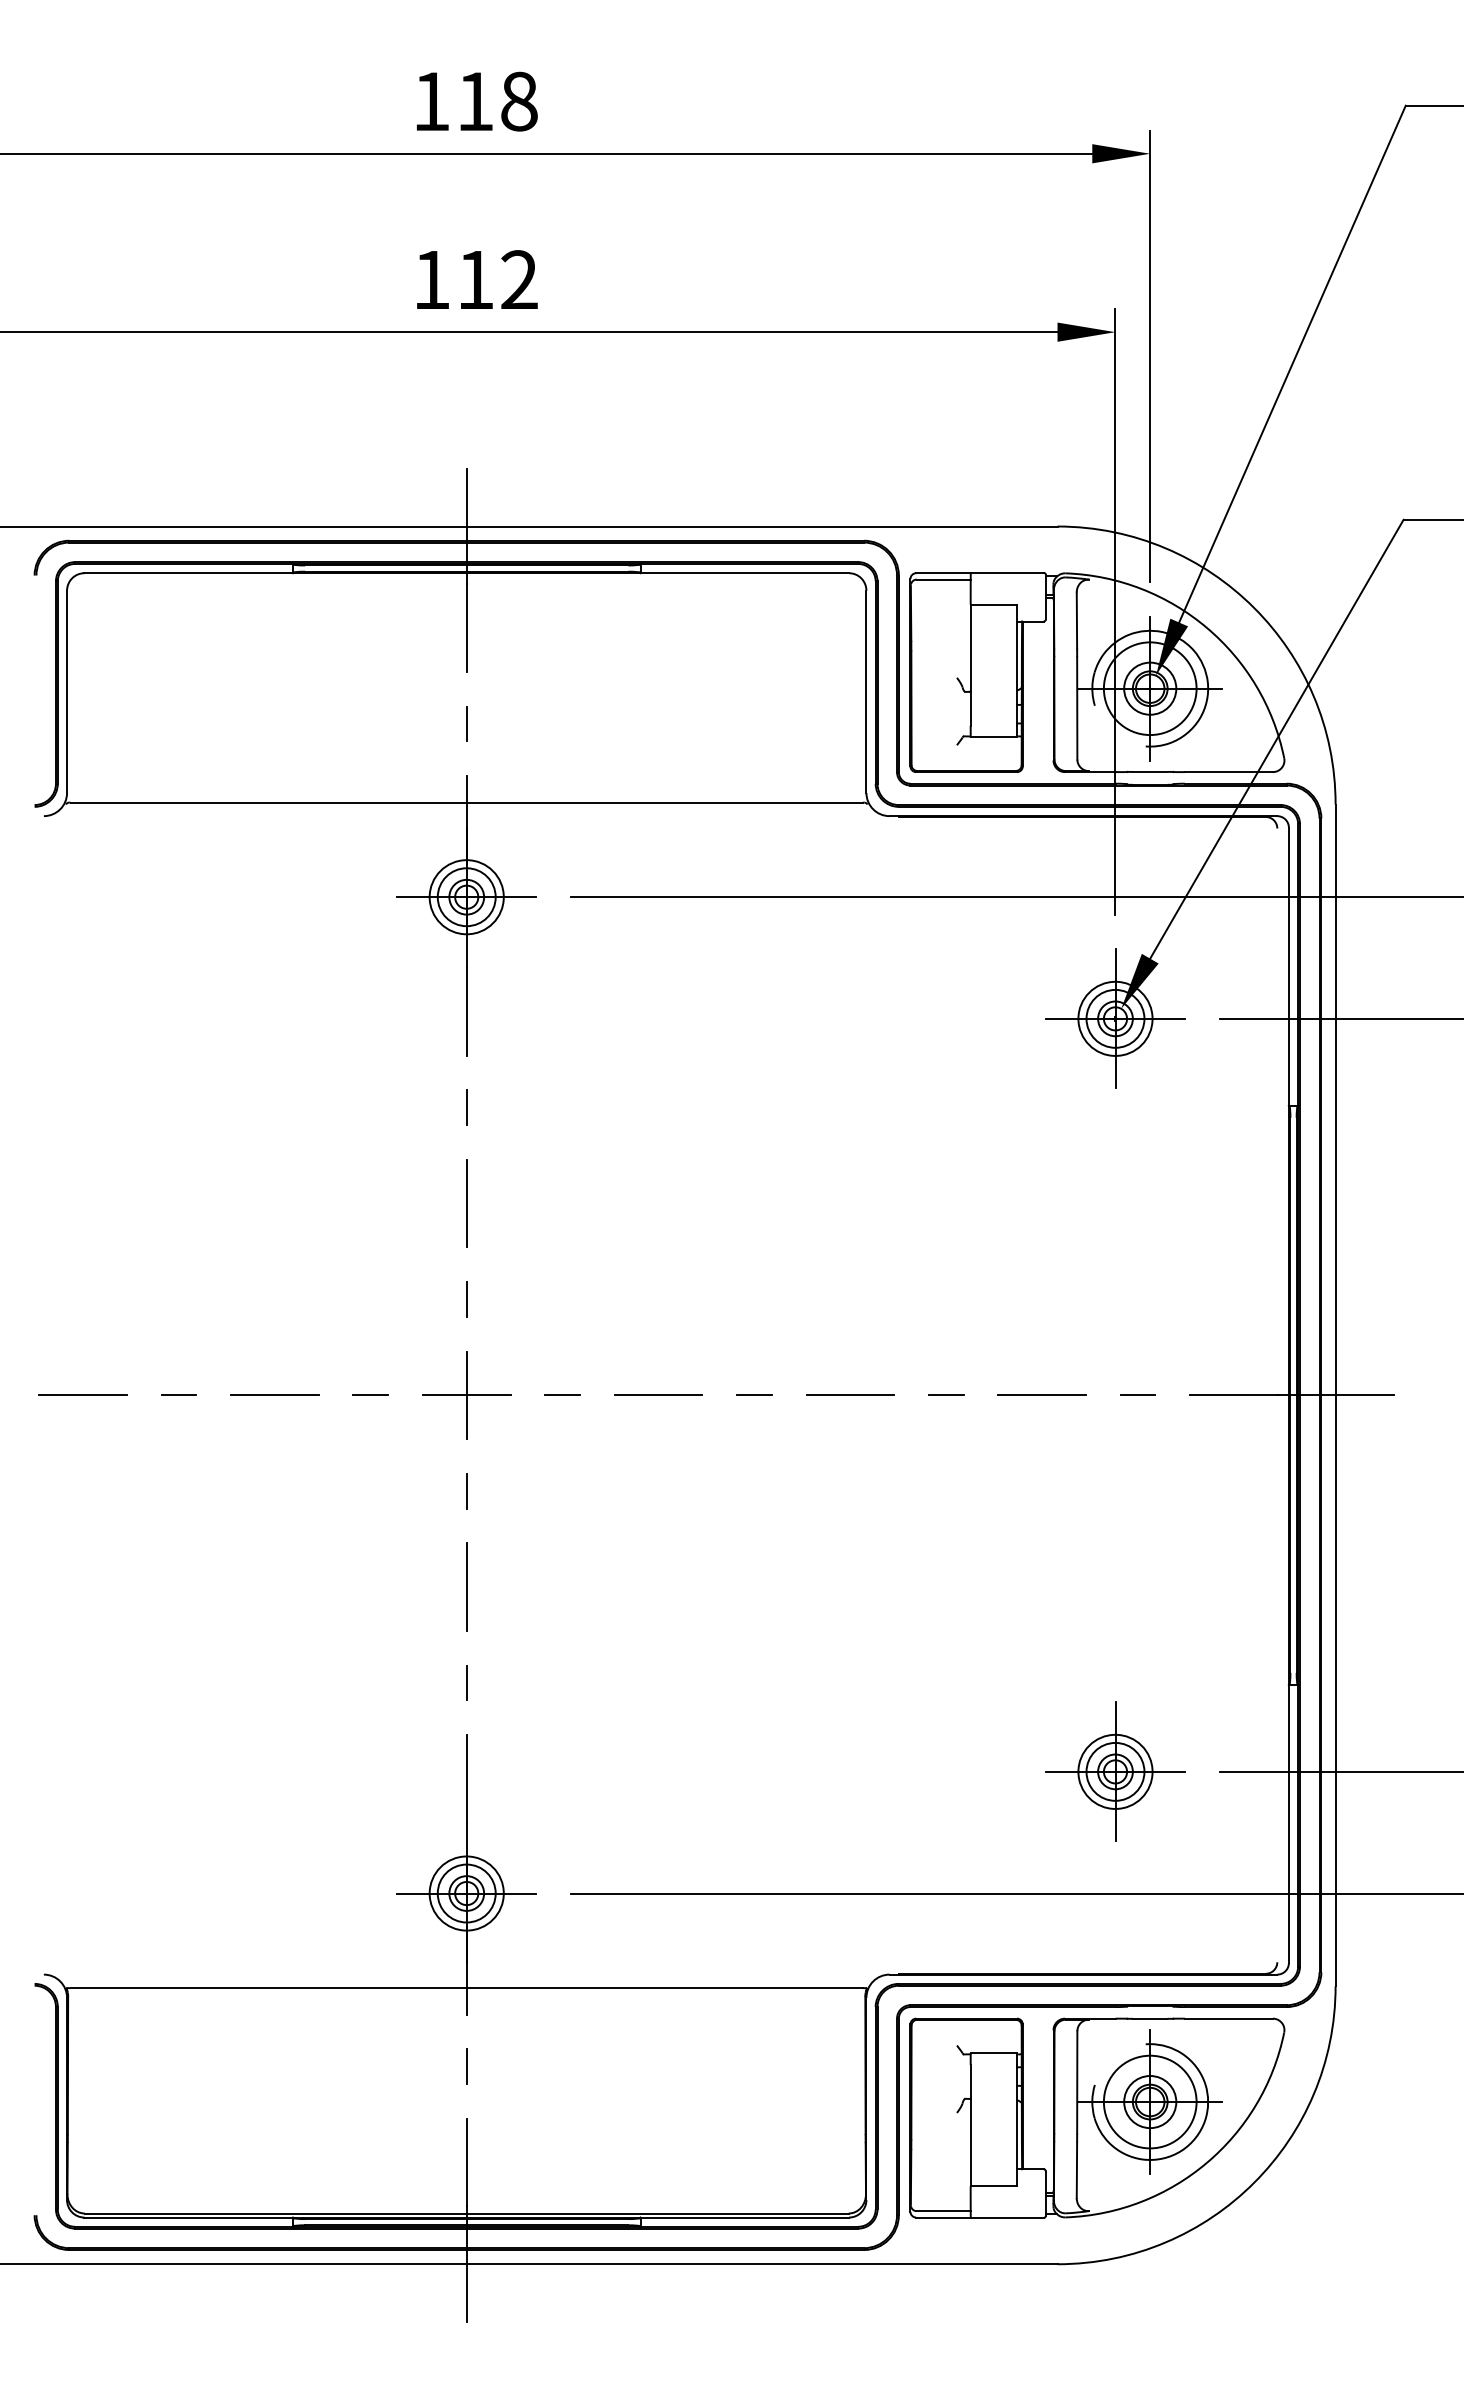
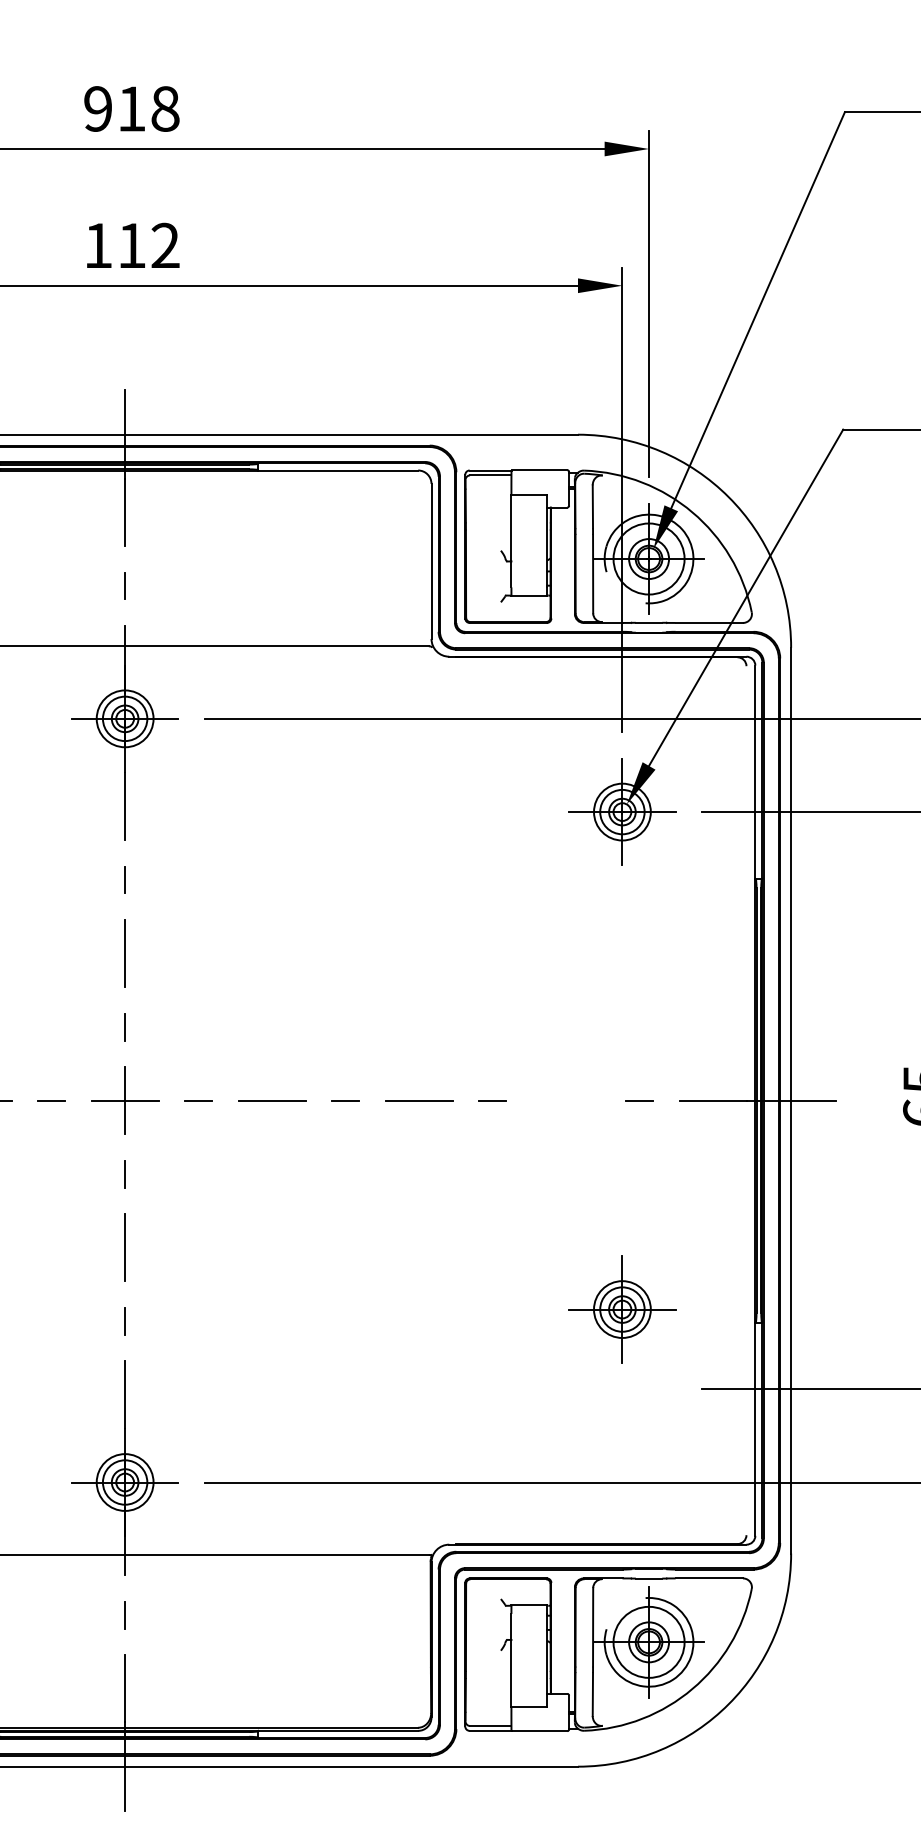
text: (431, 101) -> (98, 108), 118 -> 918
line: (1041, 1395) -> (565, 1100), removed
part: (1115, 1771) -> (622, 1309), moved

